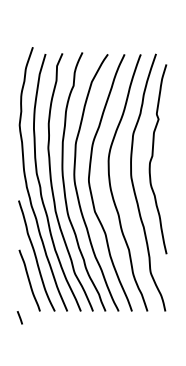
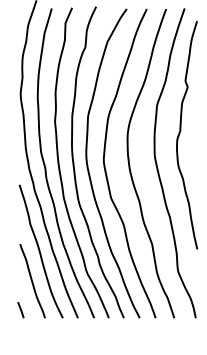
line: (19, 317) -> (20, 309), moved

